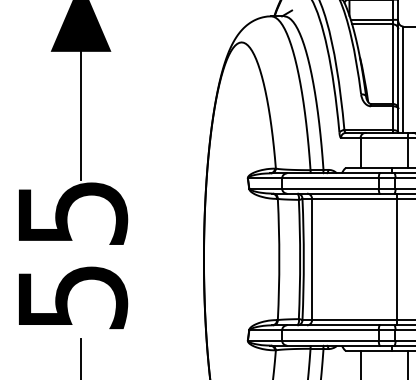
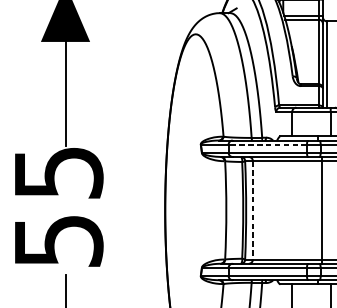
line: (330, 178) -> (267, 144), solid -> dashed
line: (312, 259) -> (253, 210), solid -> dashed

